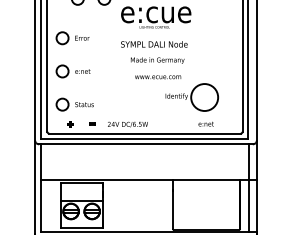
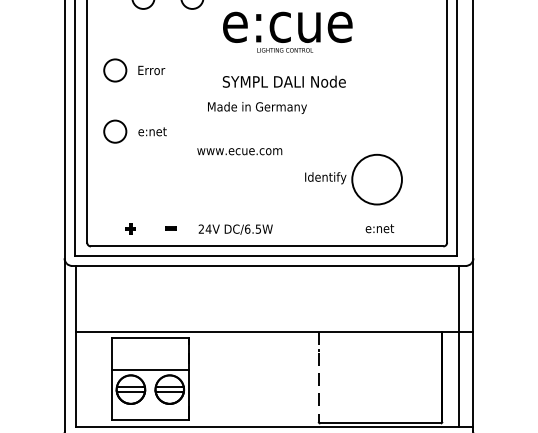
text: (157, 60) -> (257, 107), moved
text: (158, 77) -> (240, 152), moved
part: (74, 104) -> (137, 192), removed
line: (172, 205) -> (317, 378), solid -> dashed

